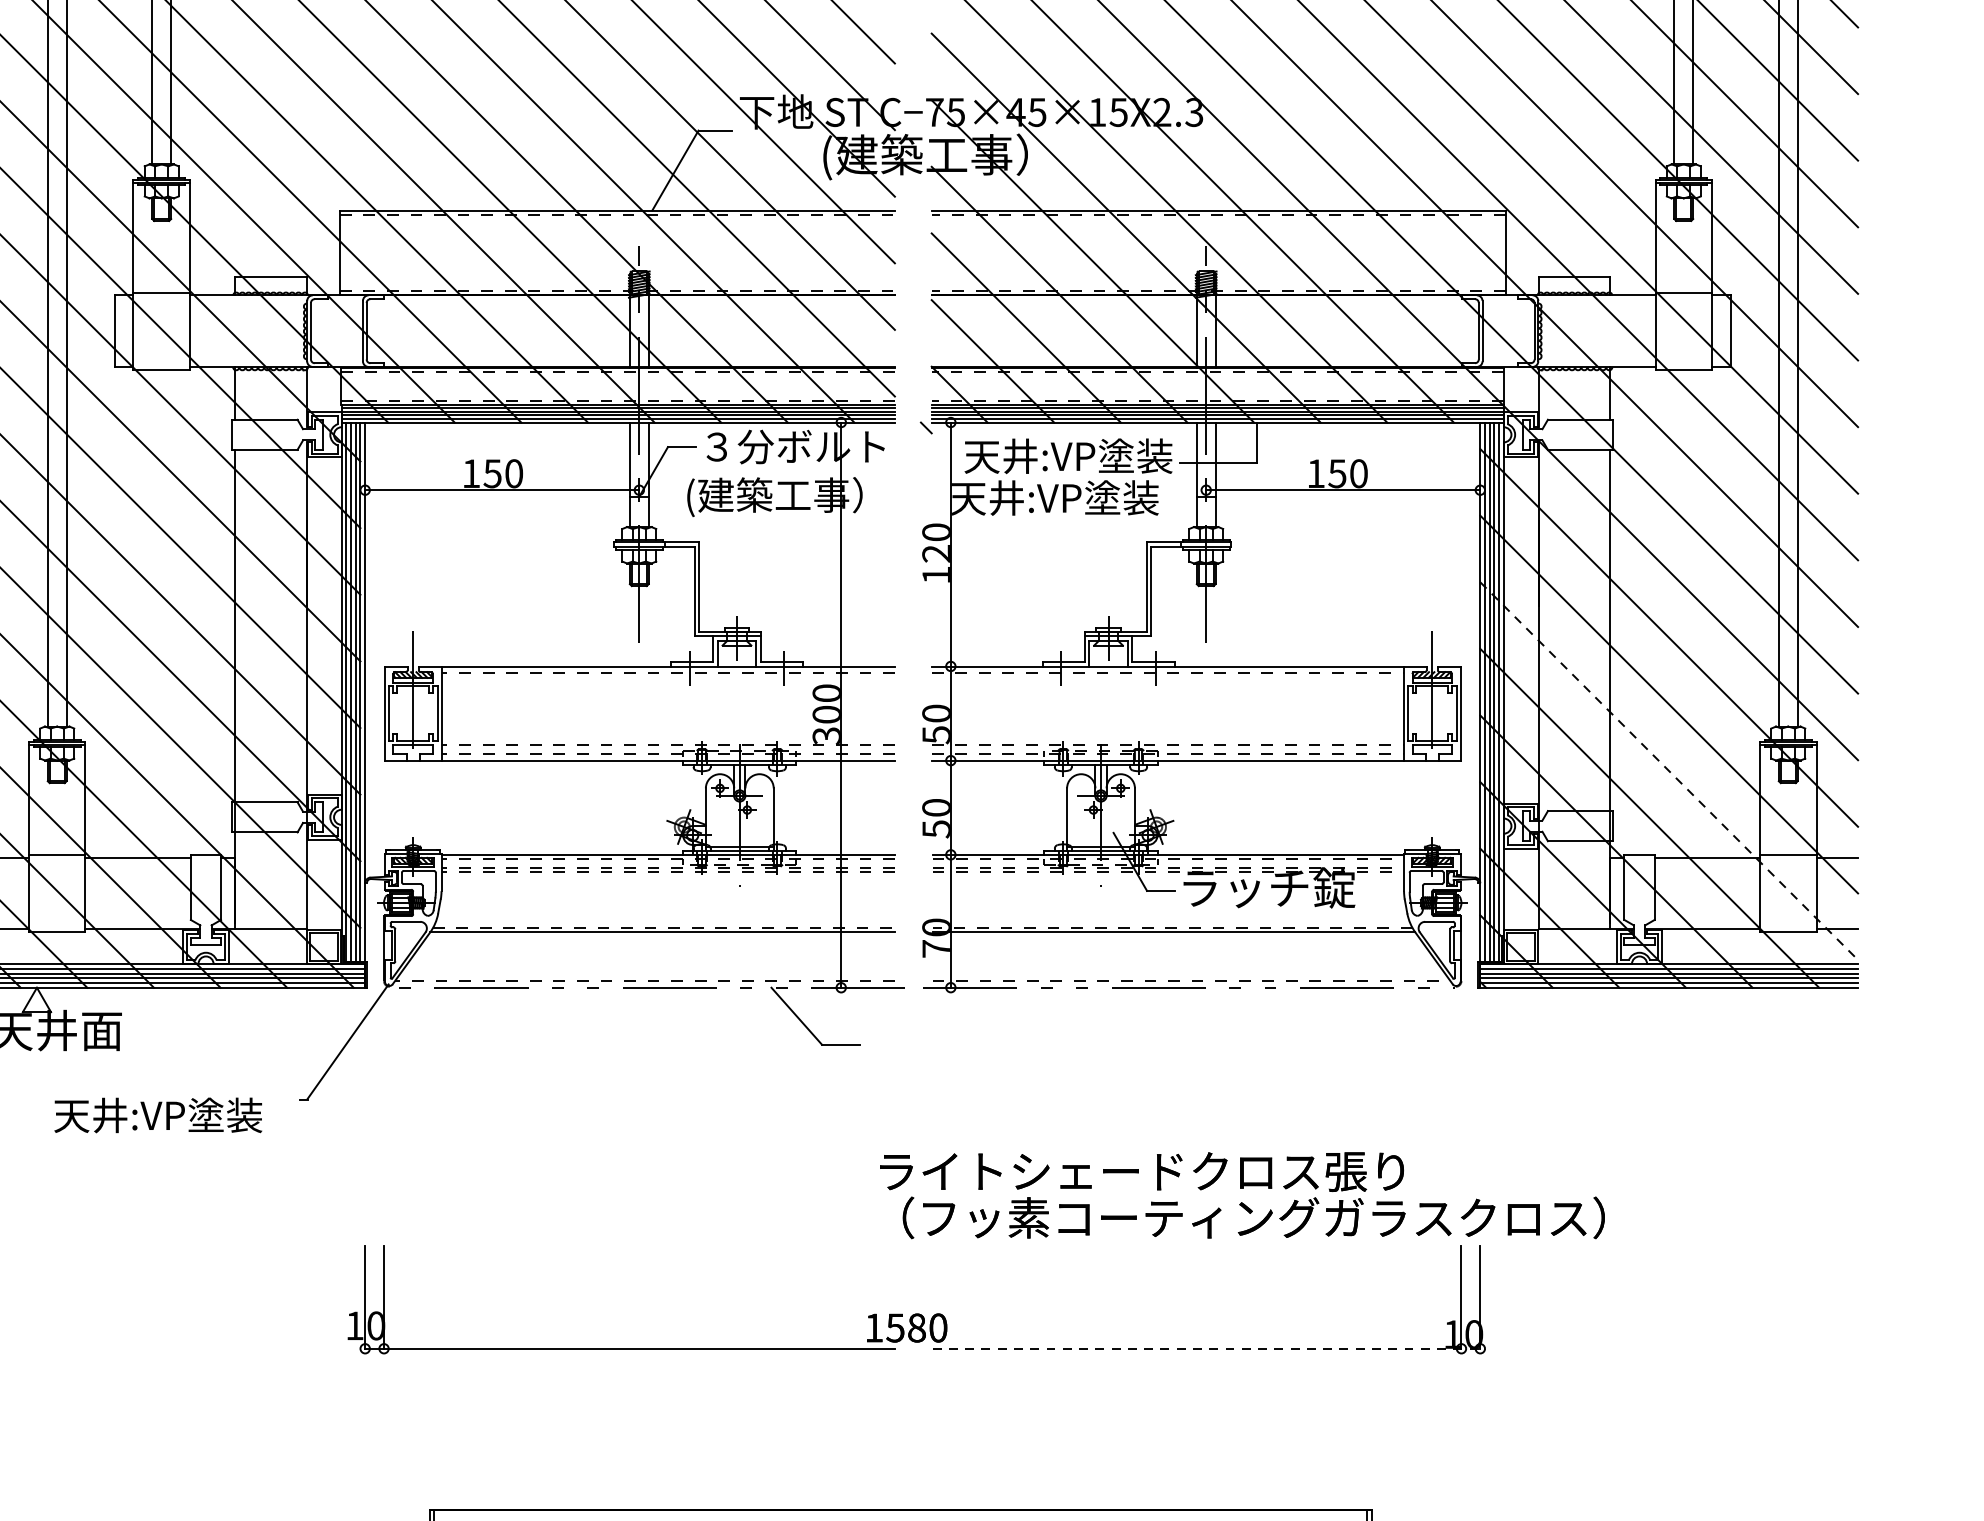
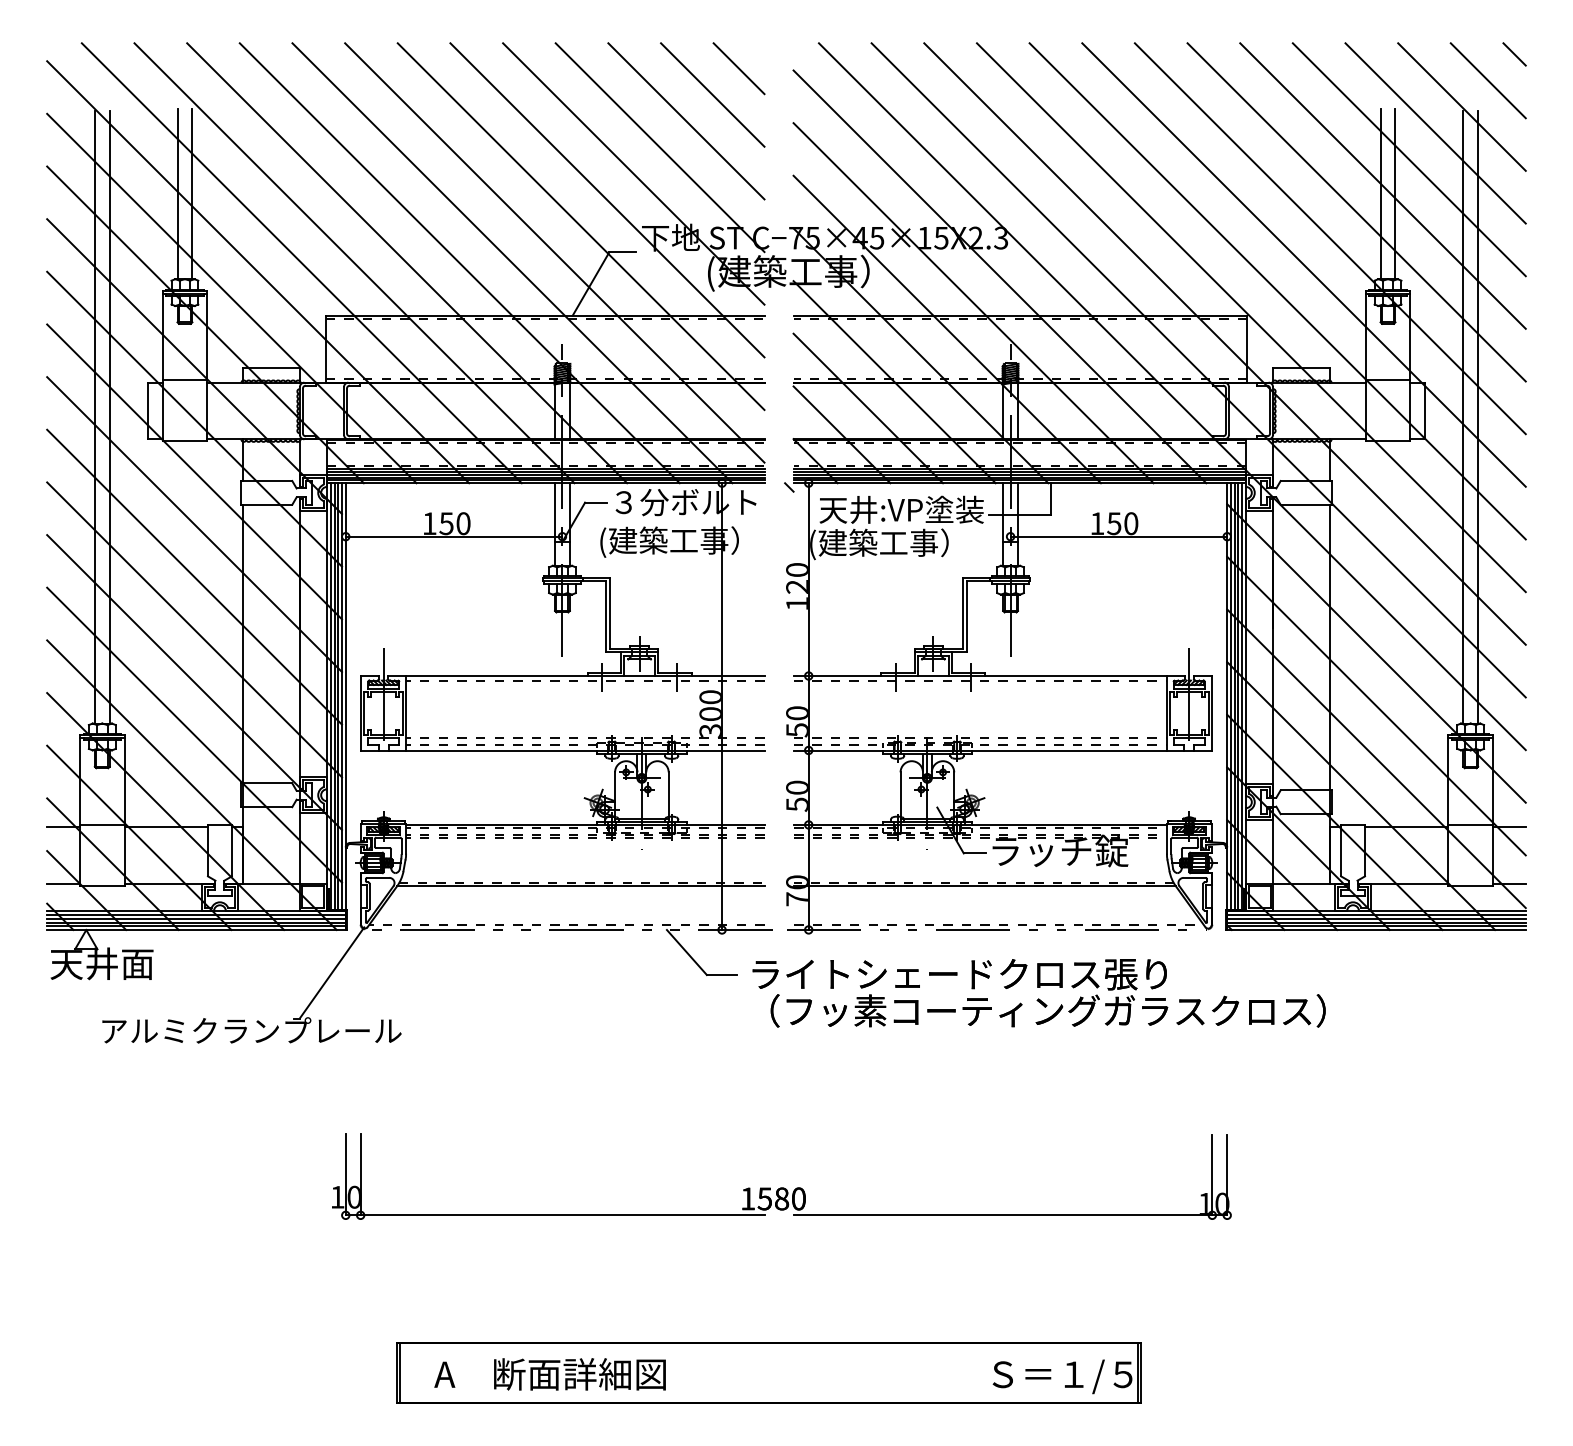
text: (1055, 500) -> (891, 544), 天井:VP塗装 -> (建築工事）
line: (1669, 772) -> (1376, 759), dashed -> solid
text: (244, 1114) -> (250, 1030), 天井:VP塗装 -> アルミクランプレール
text: (1241, 1195) -> (1038, 993), moved
line: (1207, 1348) -> (1011, 1215), dashed -> solid

